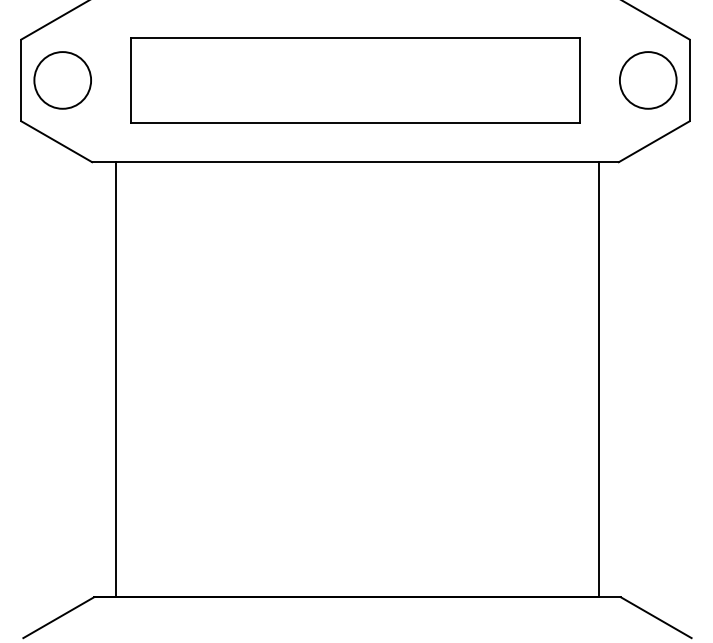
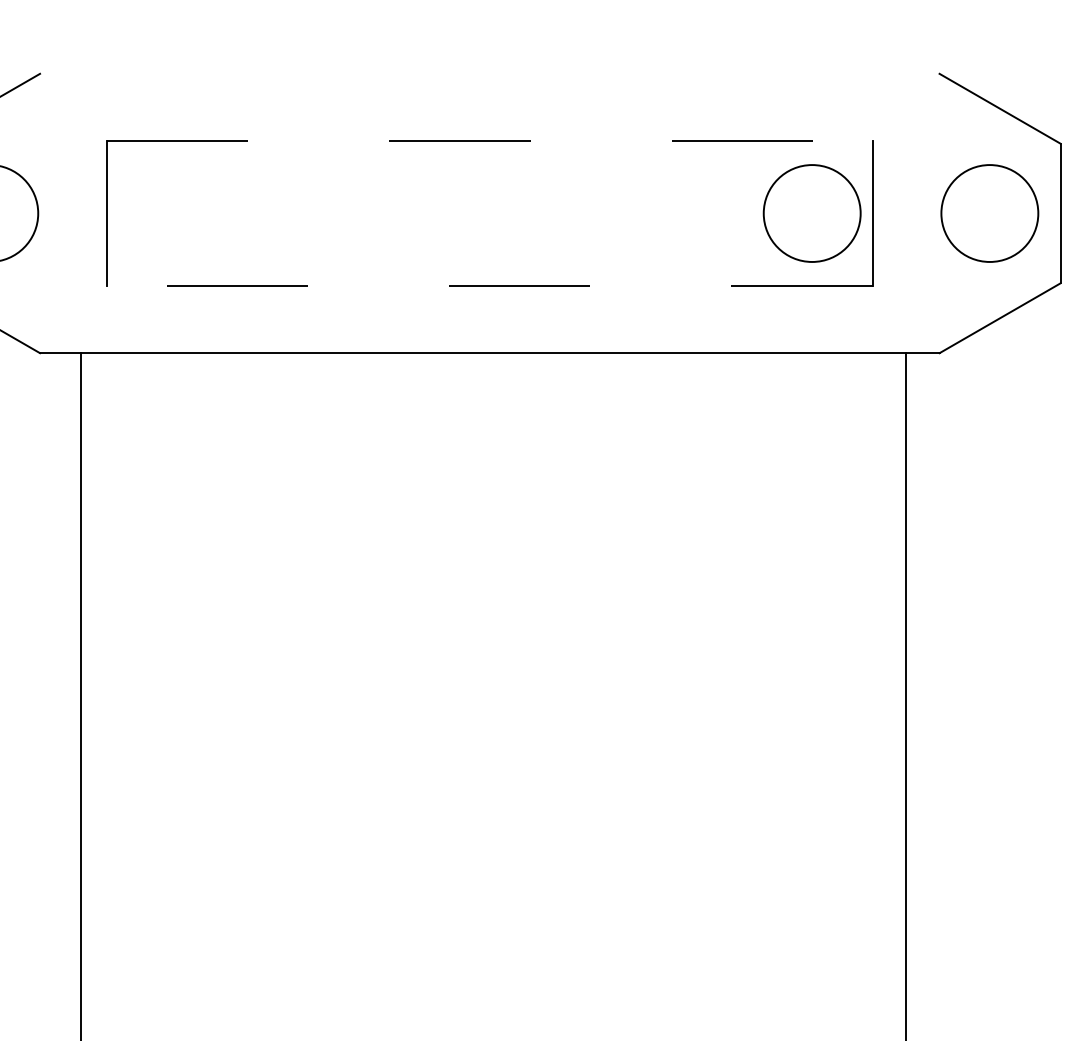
line: (356, 37) -> (491, 140), solid -> dashed
circle: (544, 80) -> (812, 213), added
line: (355, 122) -> (489, 285), solid -> dashed

